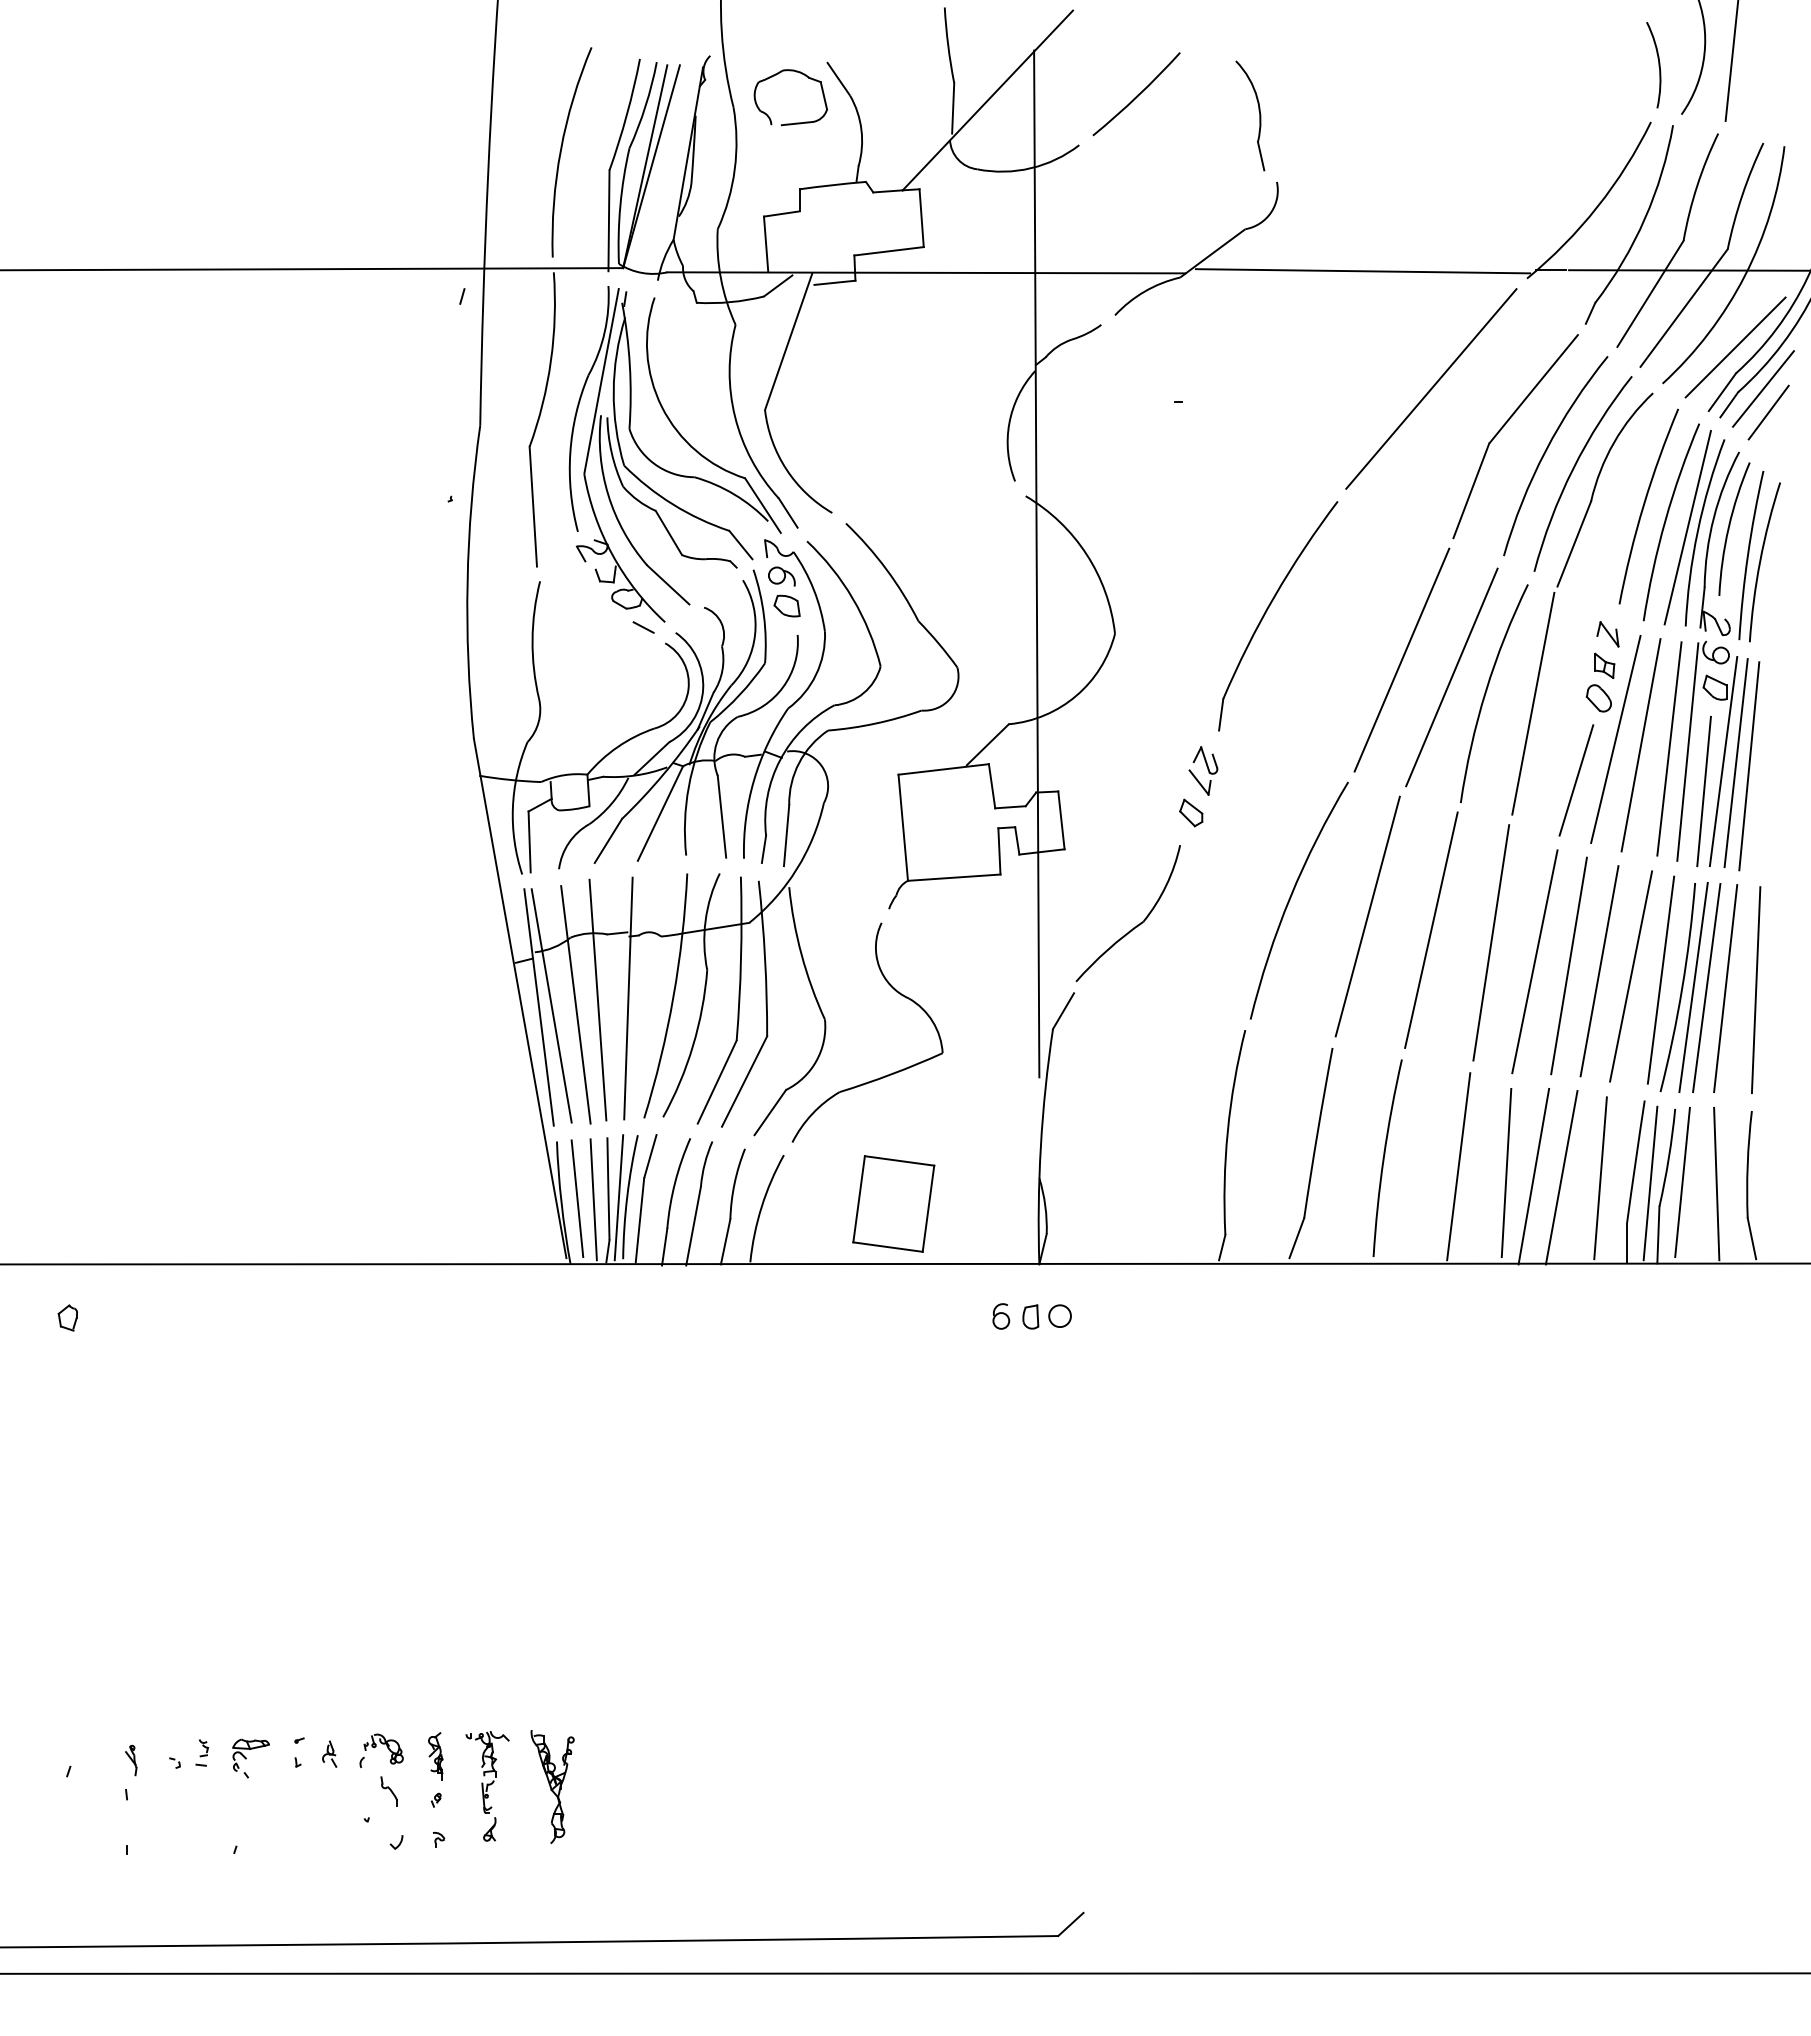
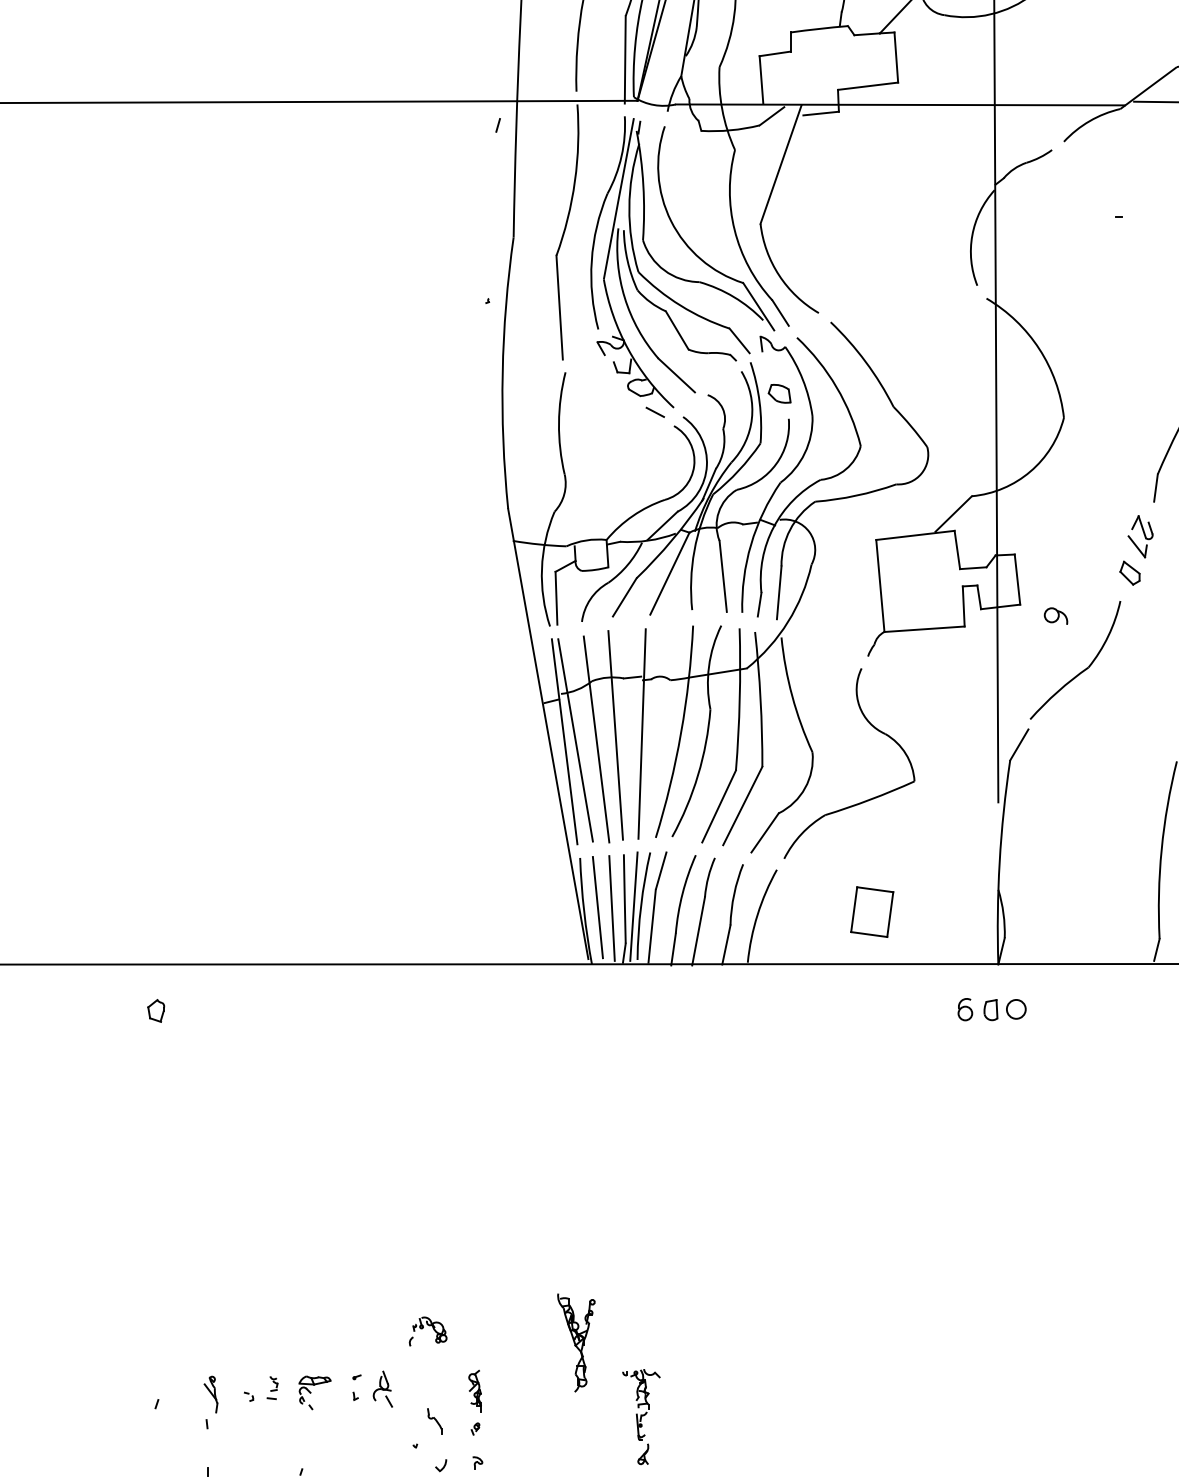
part: (781, 576) -> (1055, 616), moved
part: (893, 1203) -> (871, 911), size x0.6
part: (382, 1744) -> (428, 1326), moved
part: (329, 1753) -> (382, 1388), size x1.6
part: (131, 1760) -> (211, 1394), size x1.4
part: (487, 1786) -> (641, 1417), moved
part: (552, 1786) -> (576, 1342), moved

